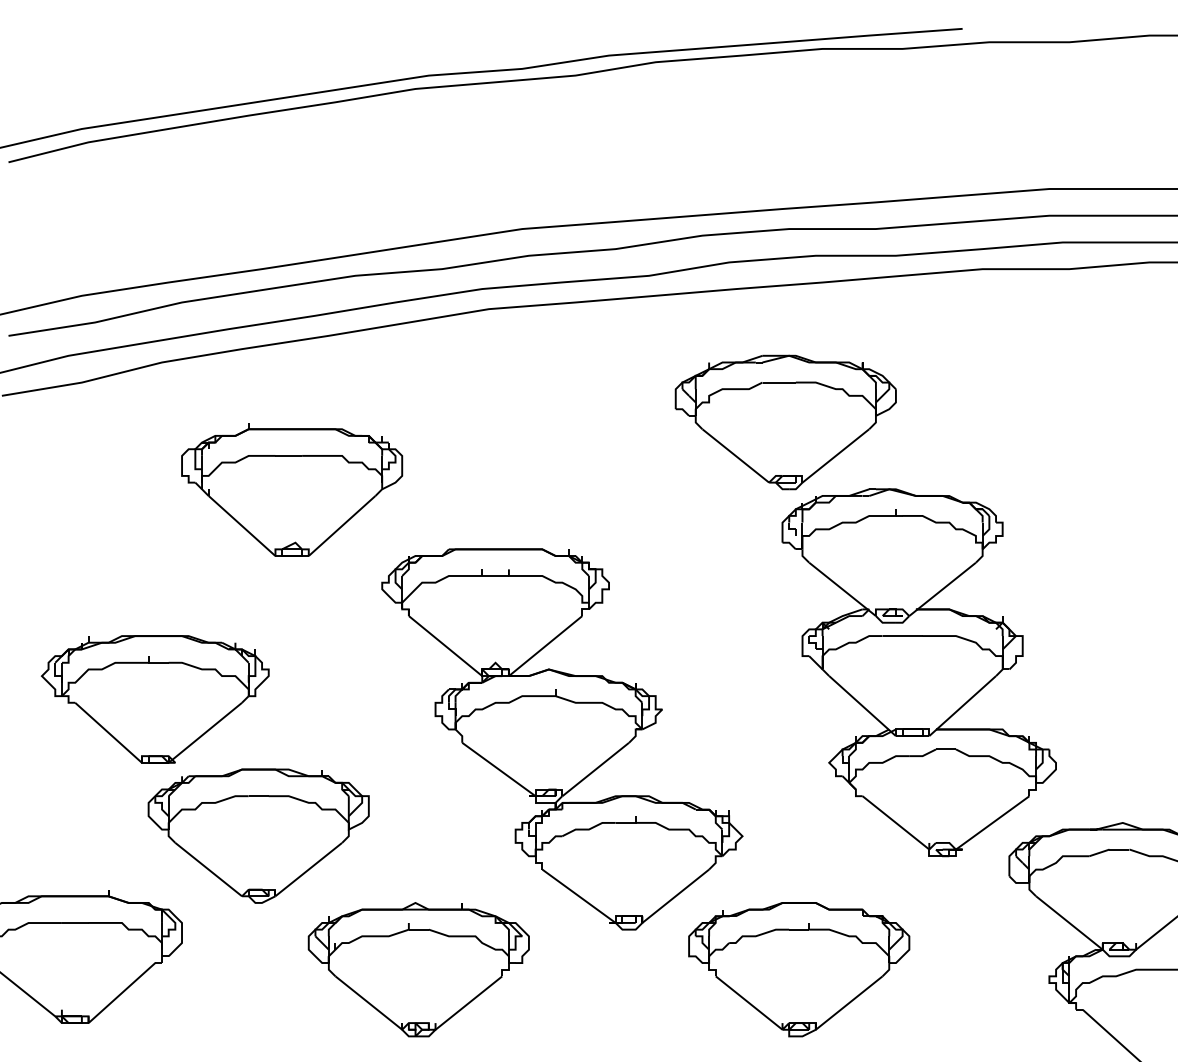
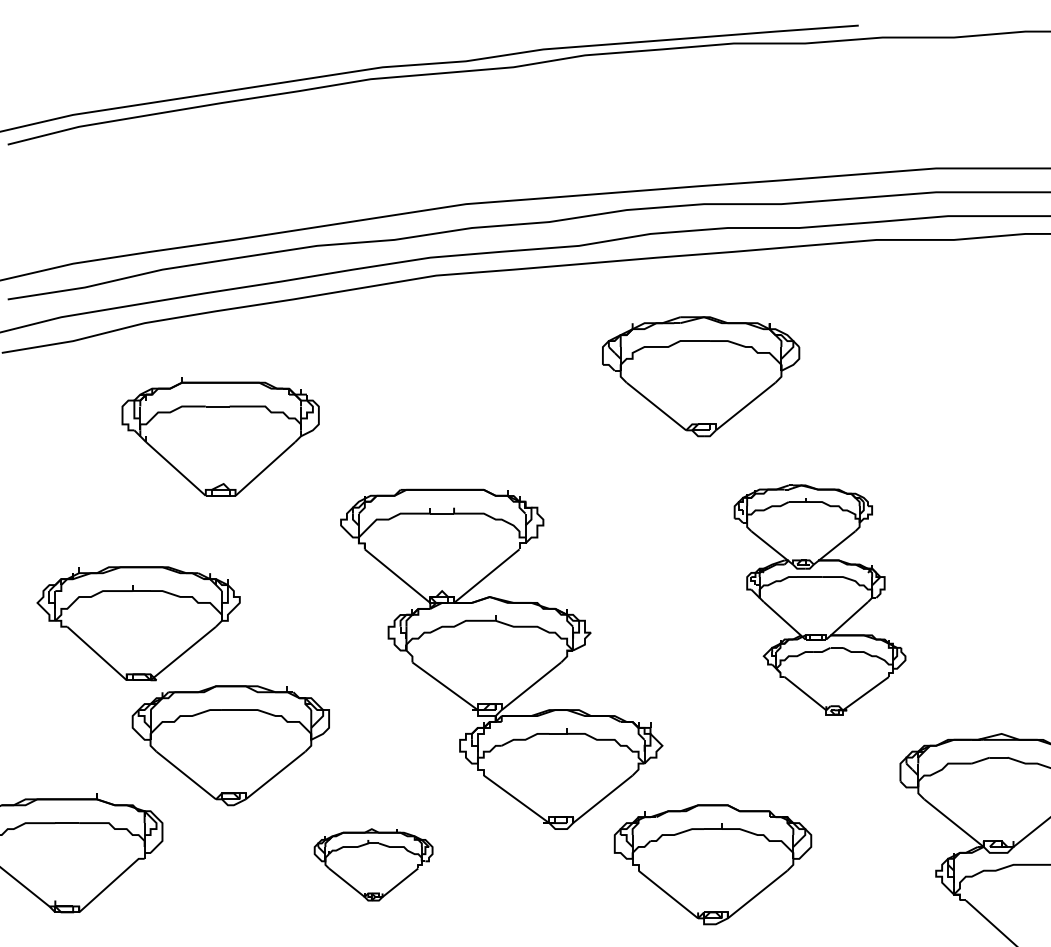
part: (291, 489) -> (220, 436), moved
part: (918, 672) -> (819, 599), size x0.7
part: (418, 969) -> (373, 864), size x0.6

